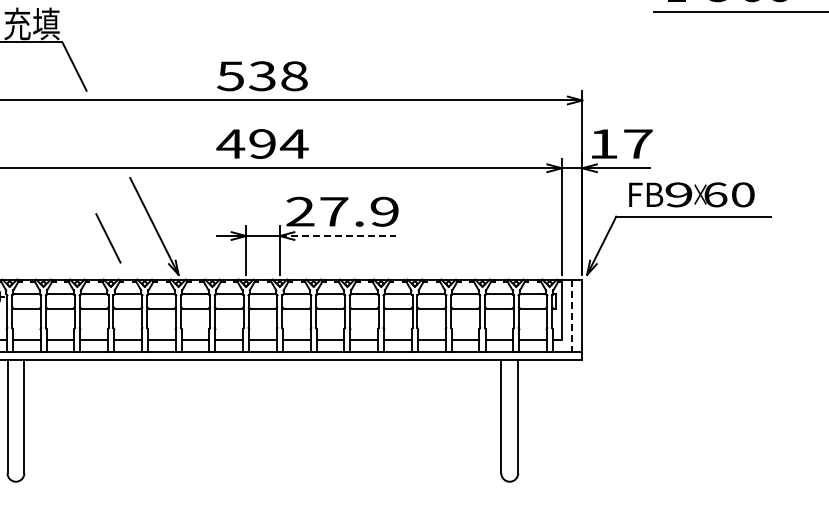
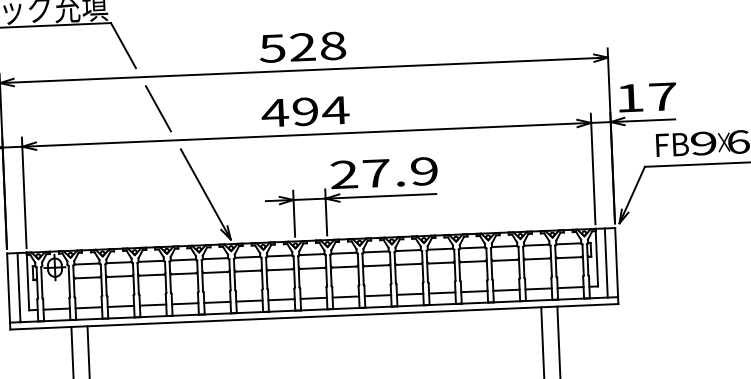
text: (261, 76) -> (301, 47), 538 -> 528
line: (338, 236) -> (381, 196), dashed -> solid
line: (108, 238) -> (158, 108), moved
line: (571, 316) -> (606, 263), dashed -> solid

